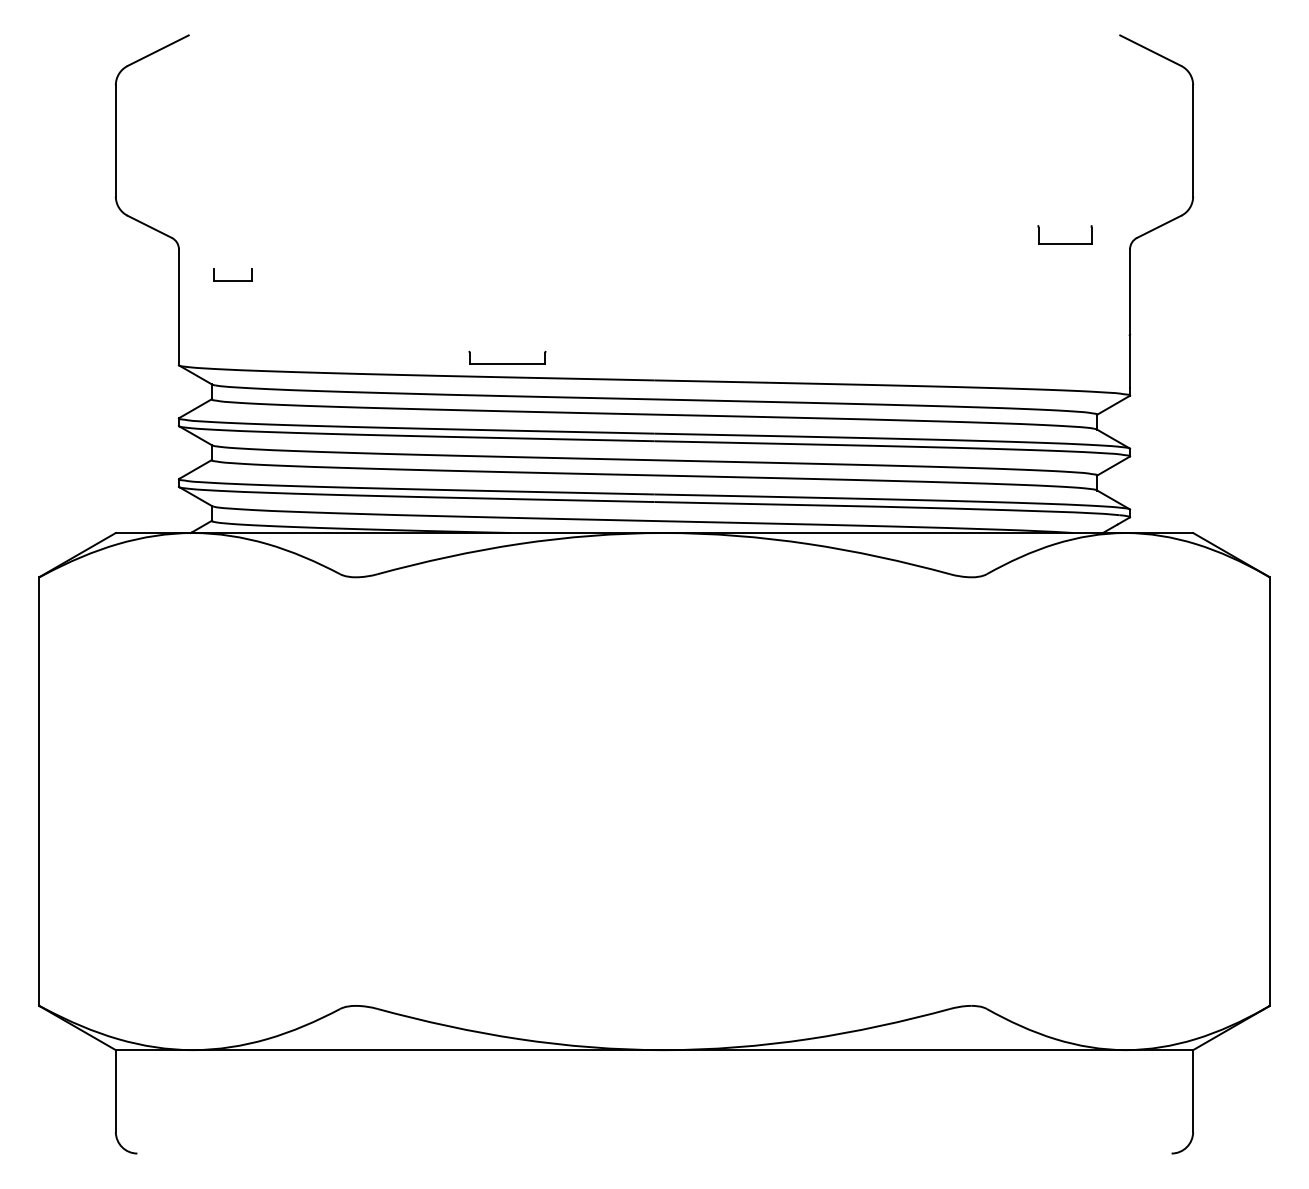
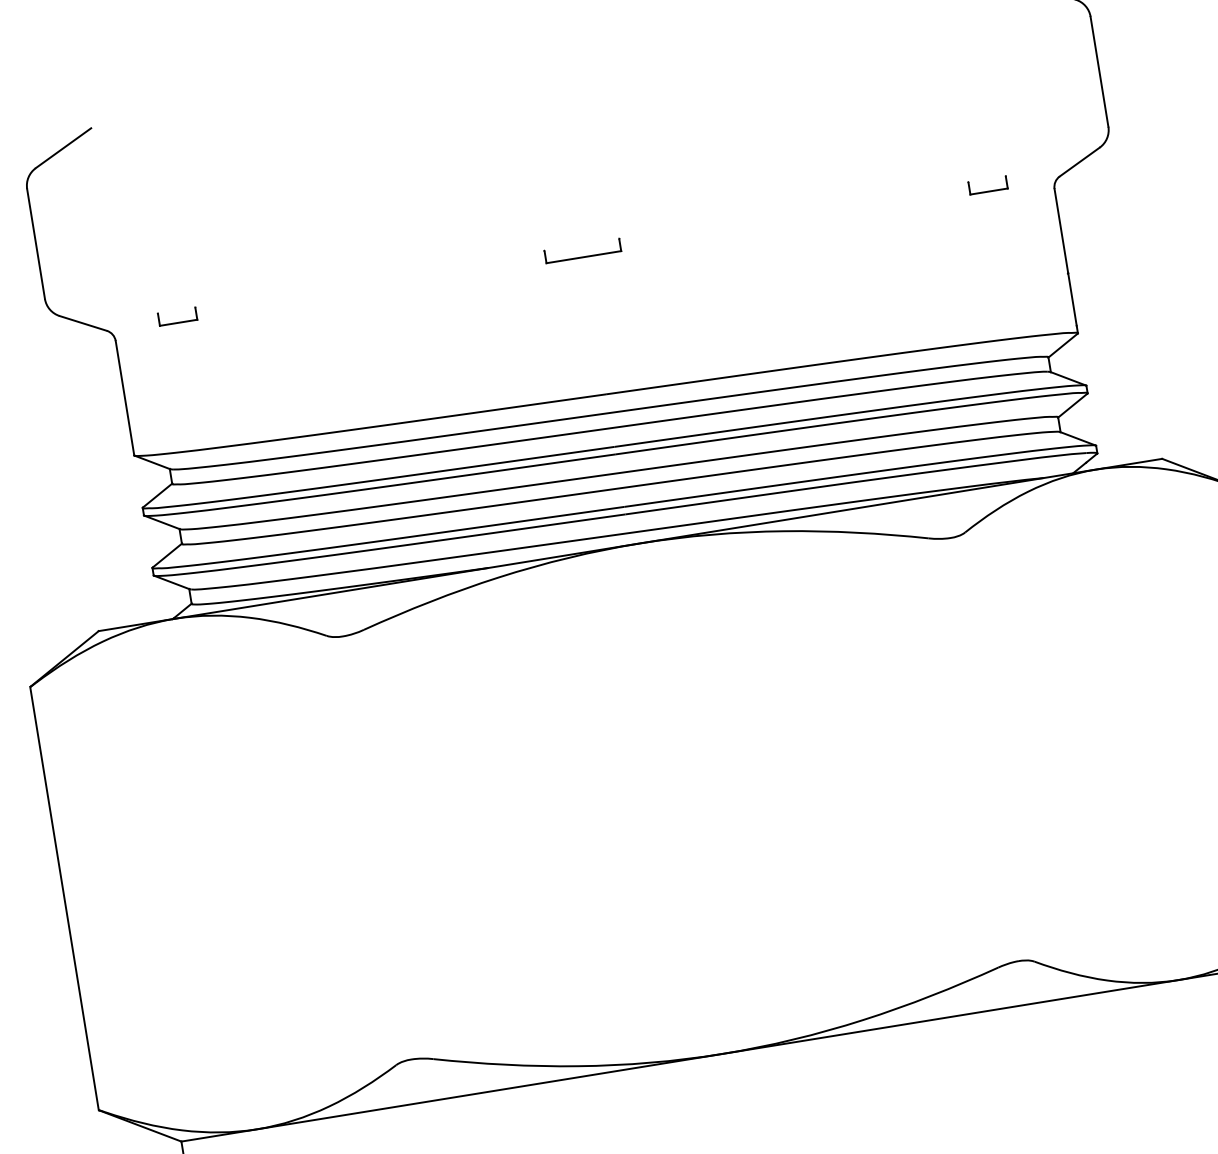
part: (1064, 234) -> (987, 184), size x0.71
part: (232, 274) -> (177, 316), moved
part: (507, 357) -> (582, 250), moved

